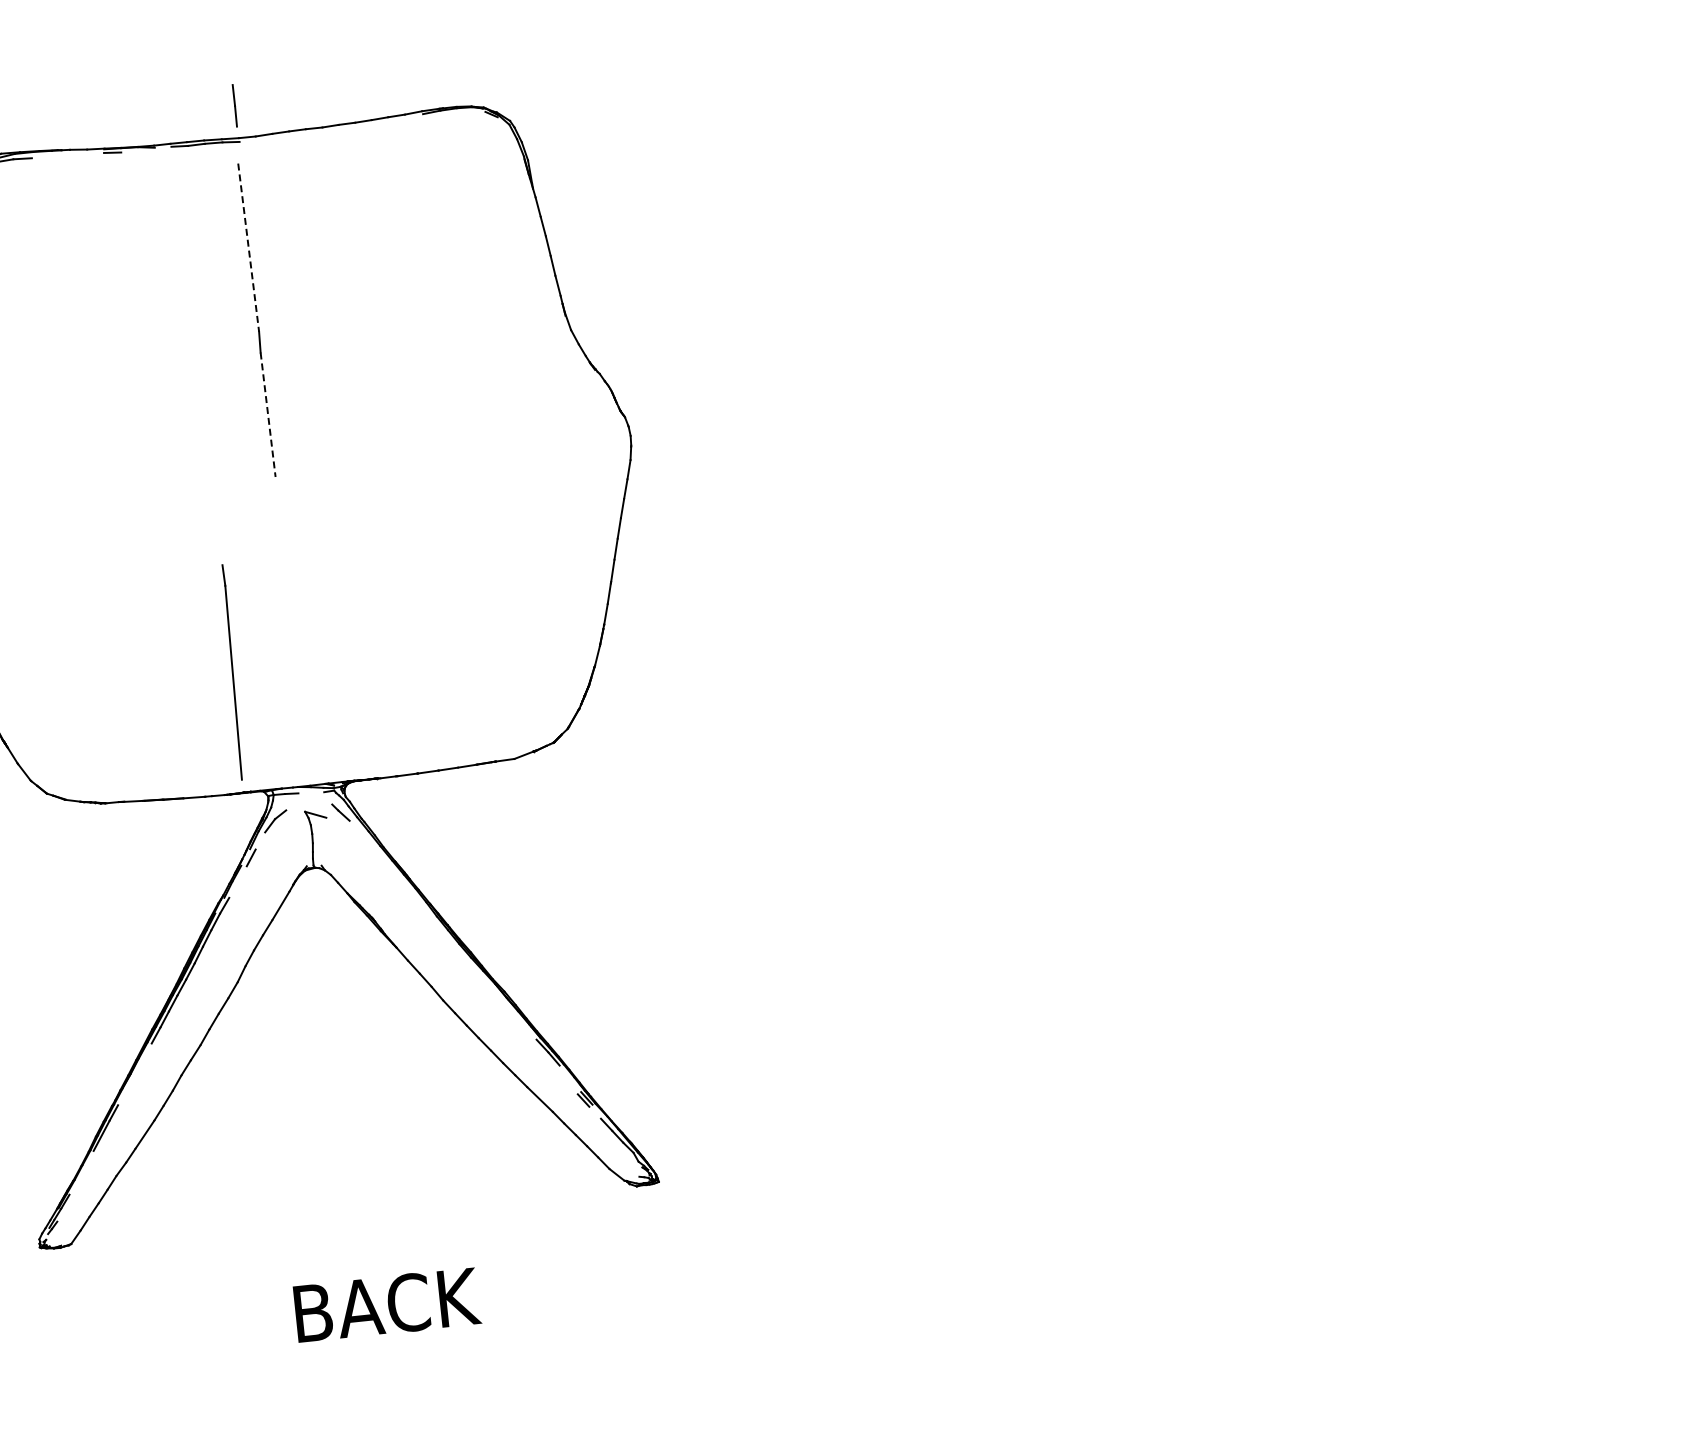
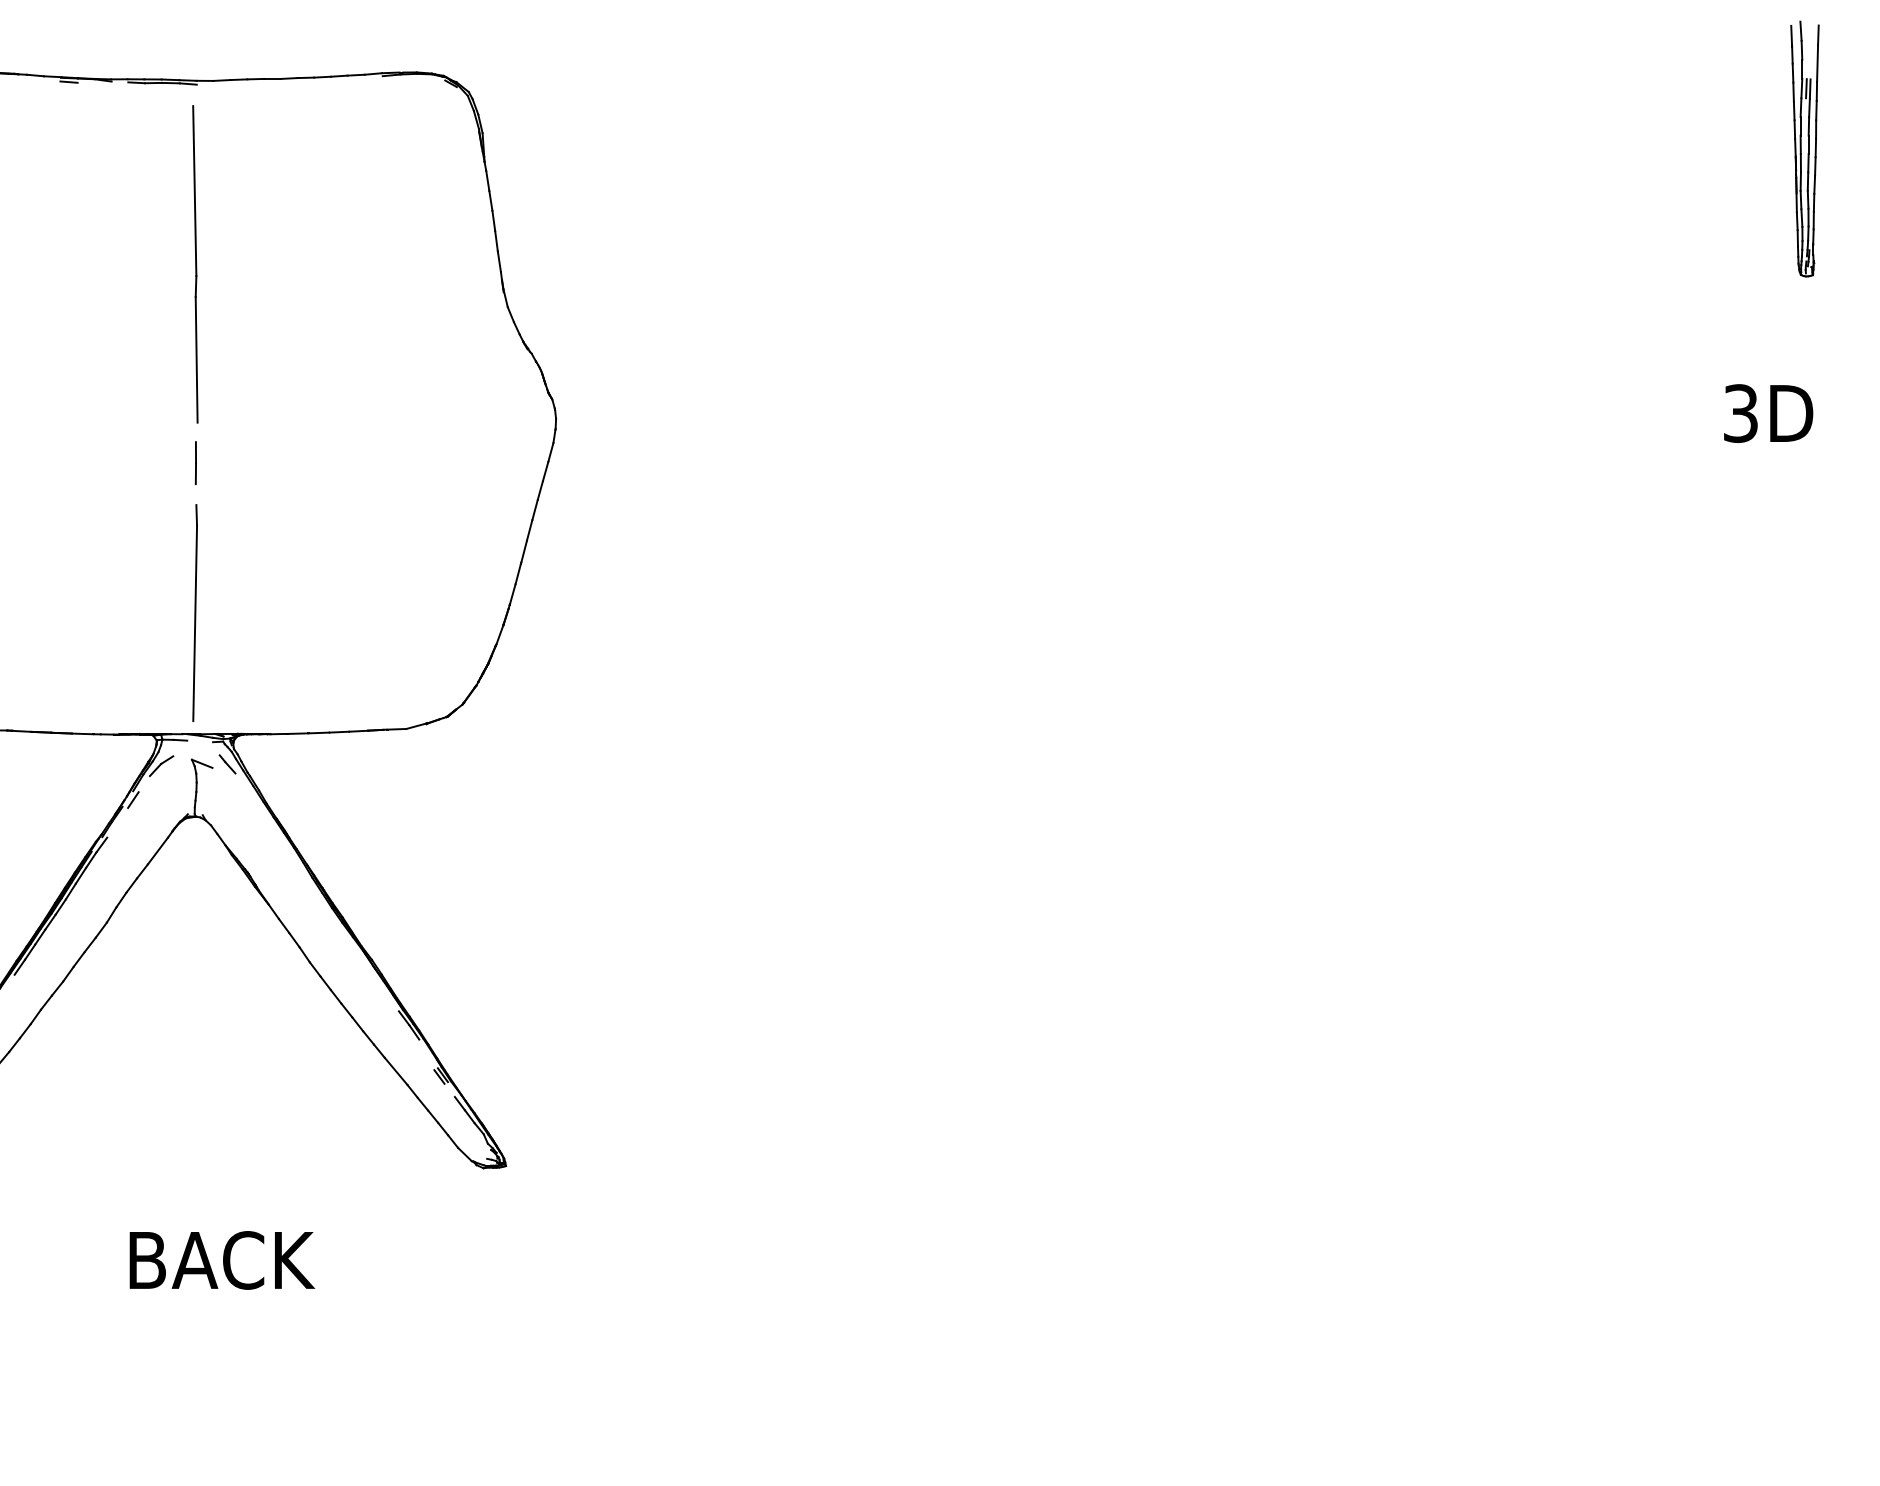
line: (234, 105) -> (195, 462), moved
line: (248, 248) -> (194, 191), dashed -> solid
line: (267, 414) -> (196, 359), dashed -> solid
line: (231, 671) -> (194, 612), moved

